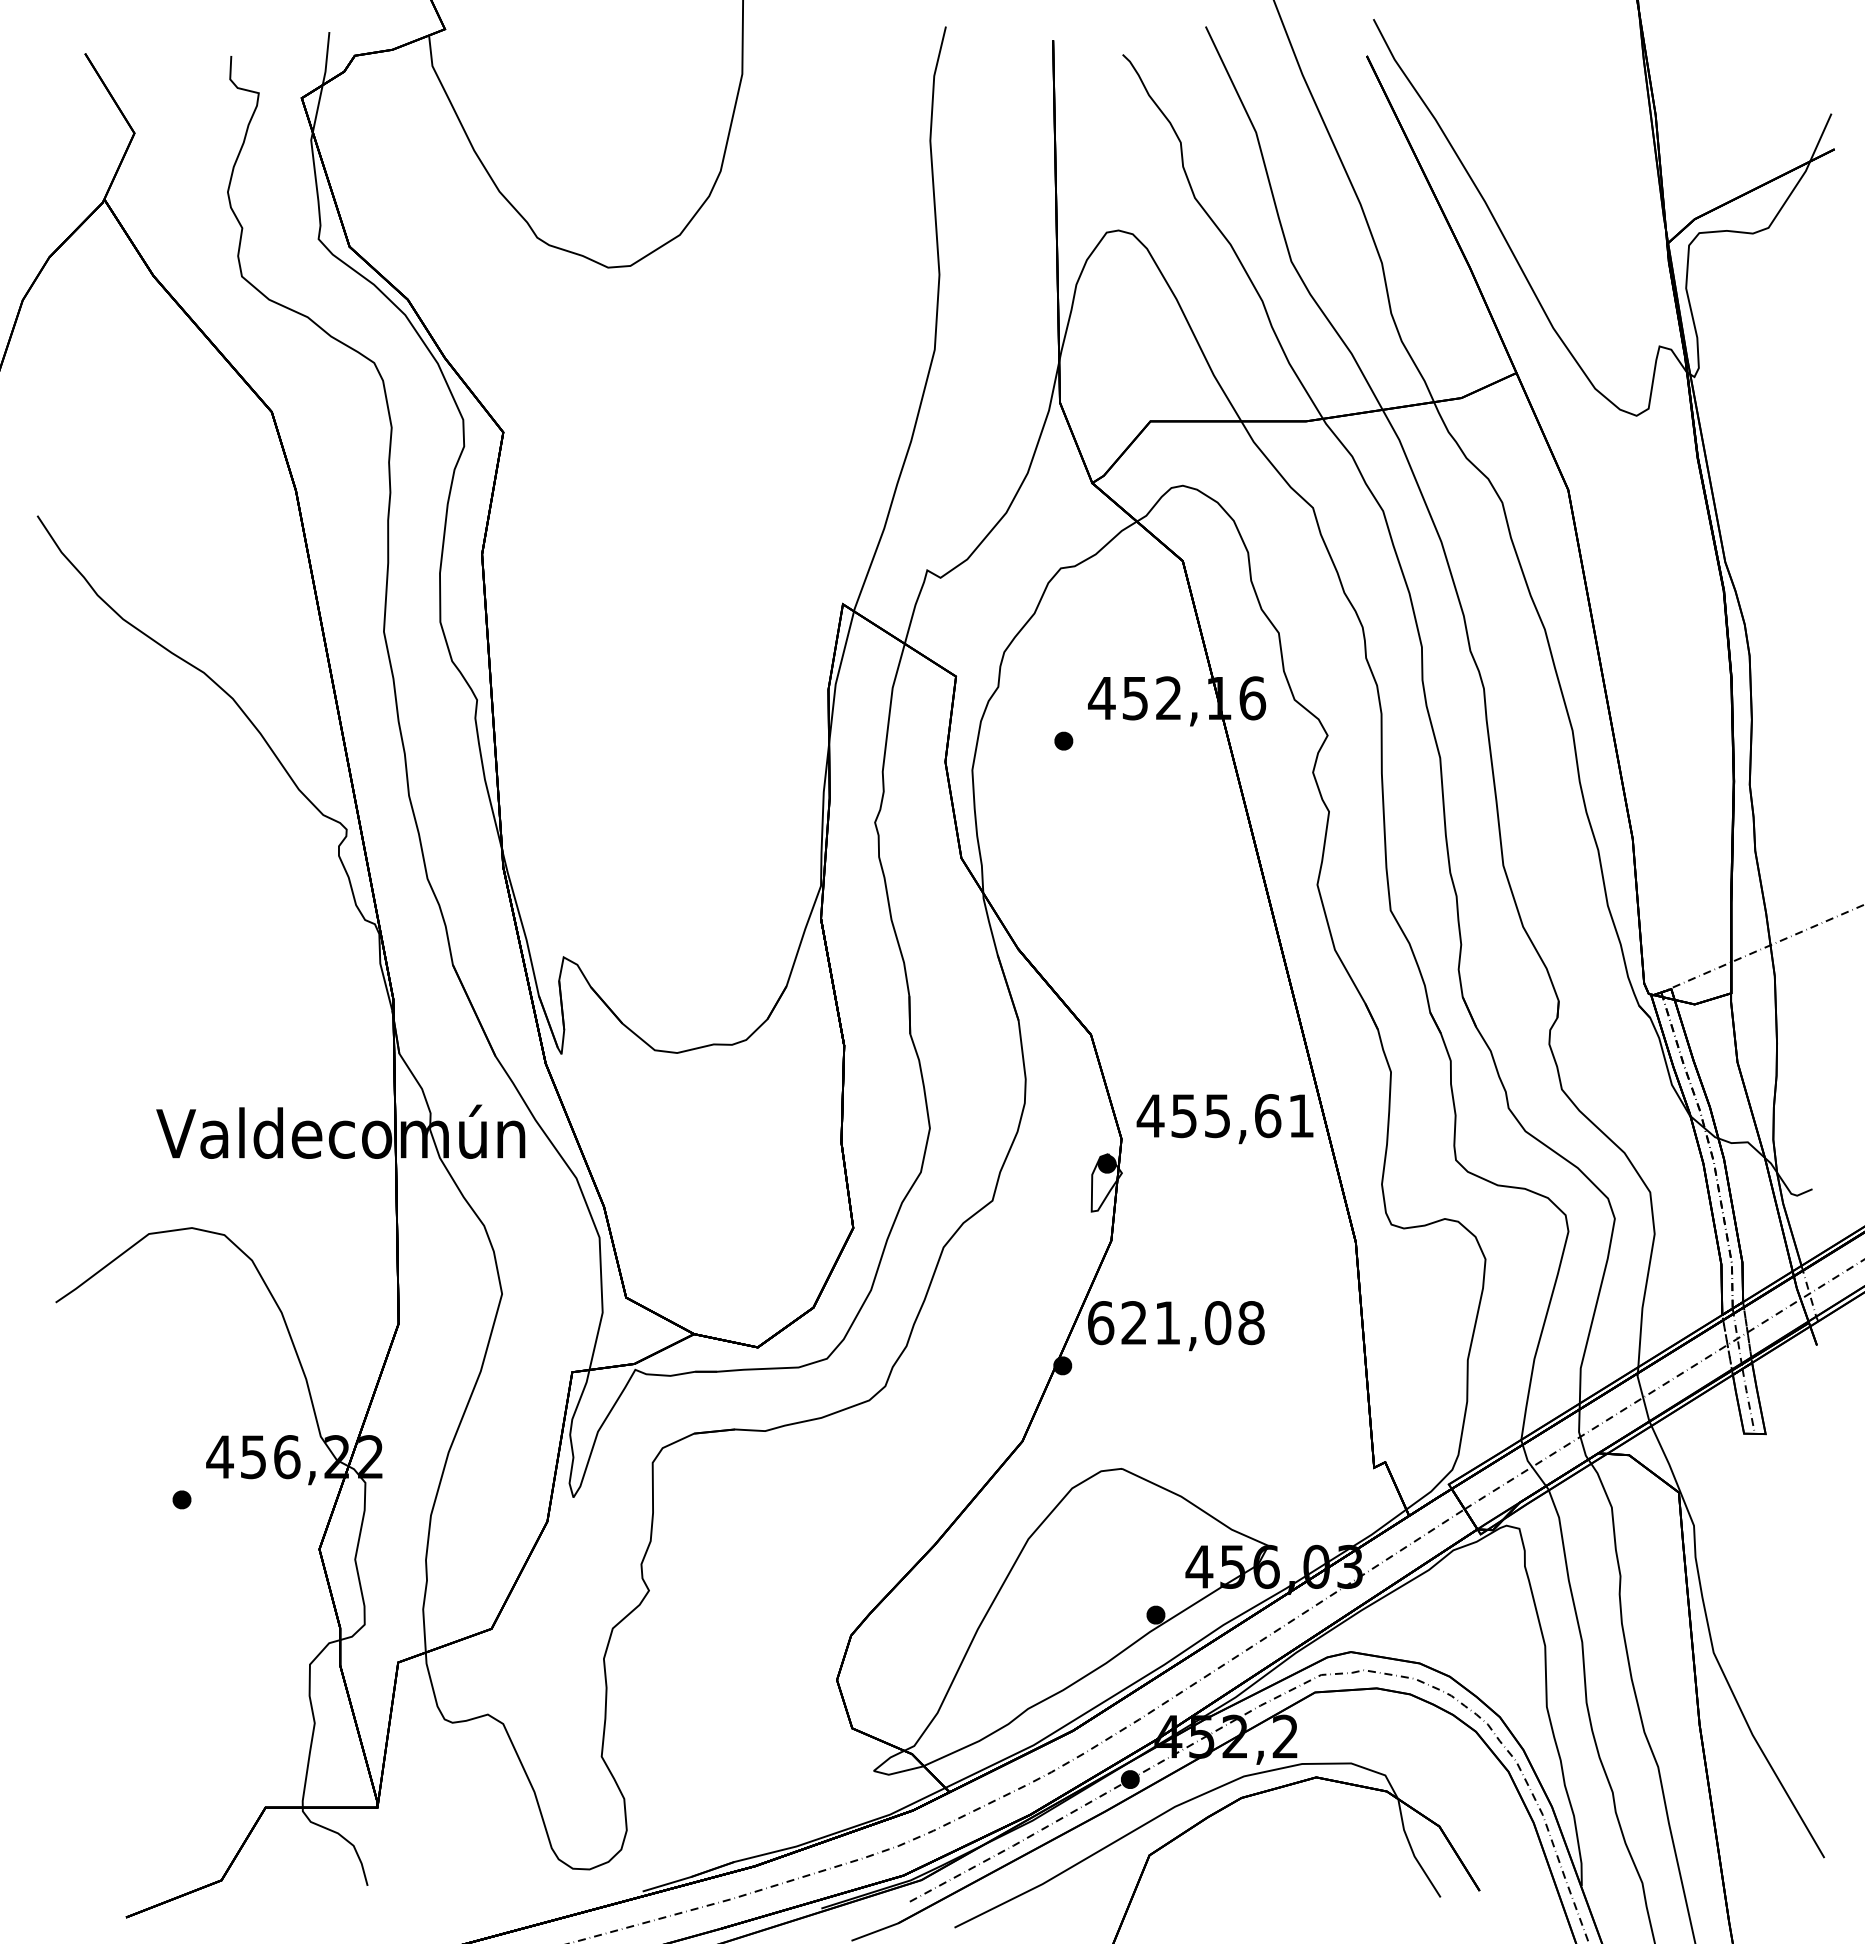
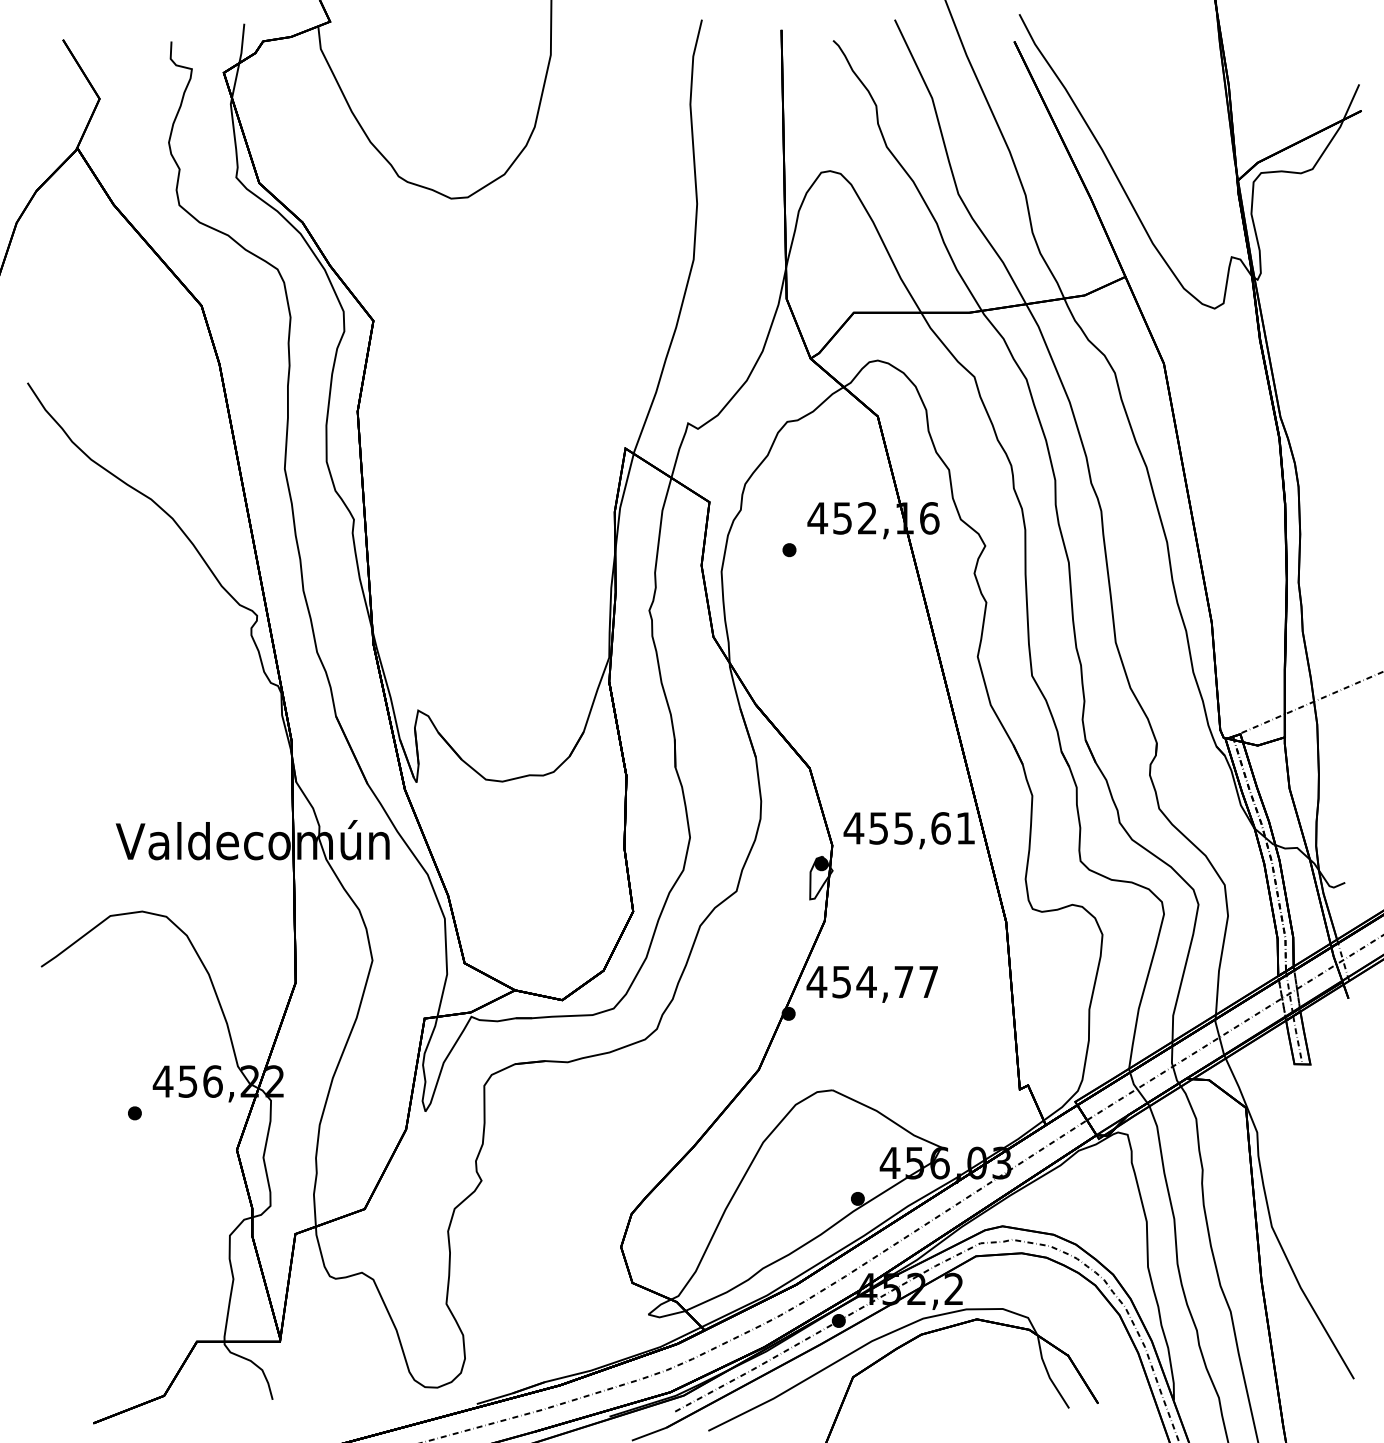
text: (1175, 1323) -> (872, 982), 621,08 -> 454,77

